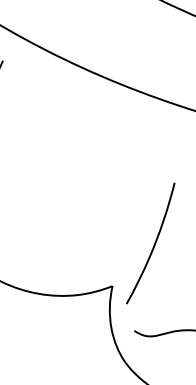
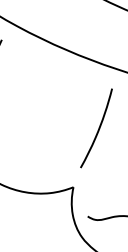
curve: (153, 243) -> (98, 128), moved

